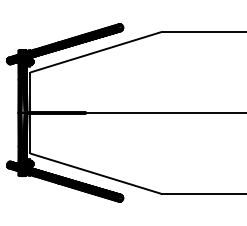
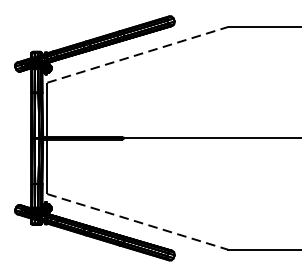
line: (96, 52) -> (138, 55), solid -> dashed
line: (96, 173) -> (138, 221), solid -> dashed

